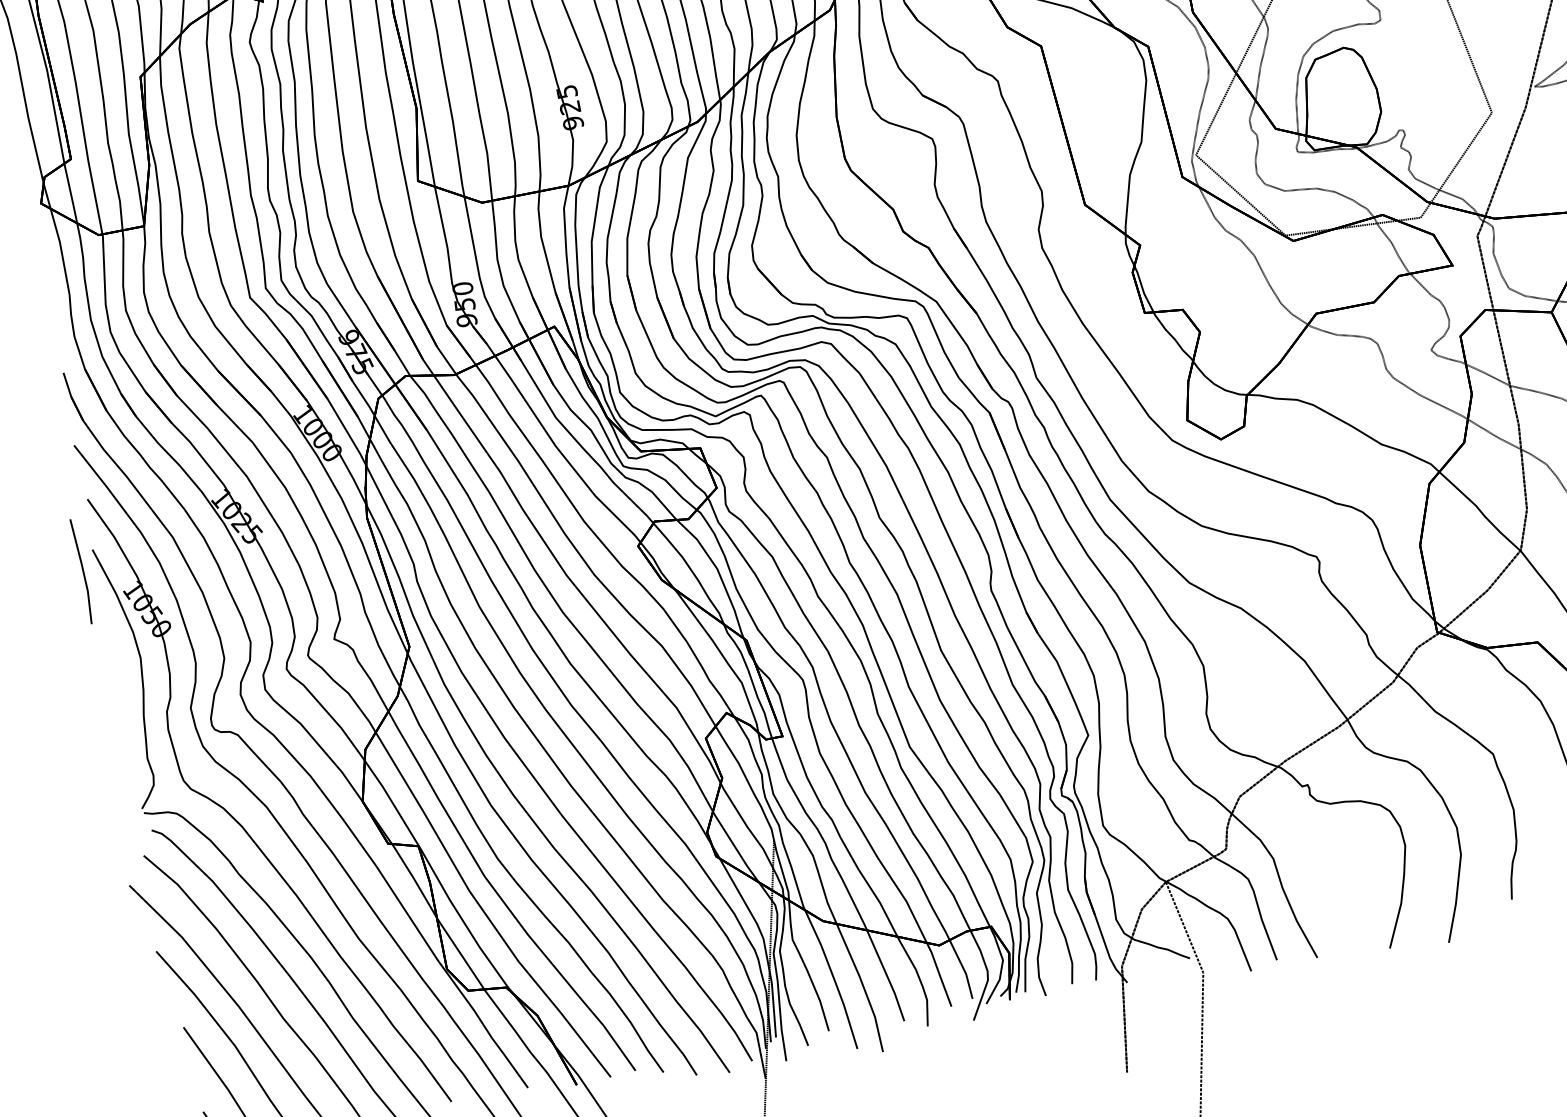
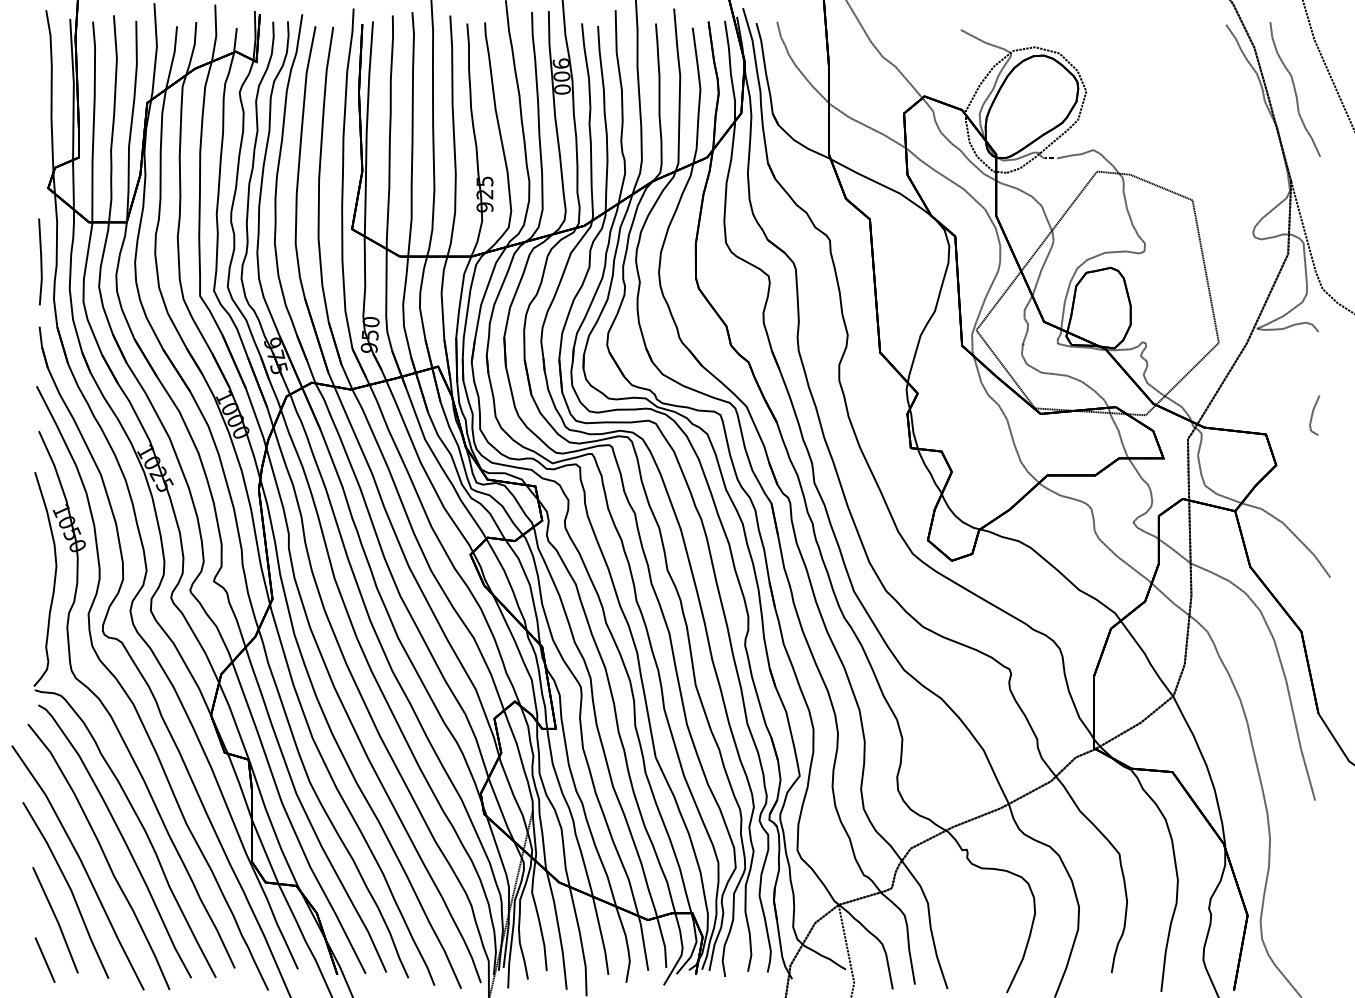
line: (82, 570) -> (40, 261), moved

